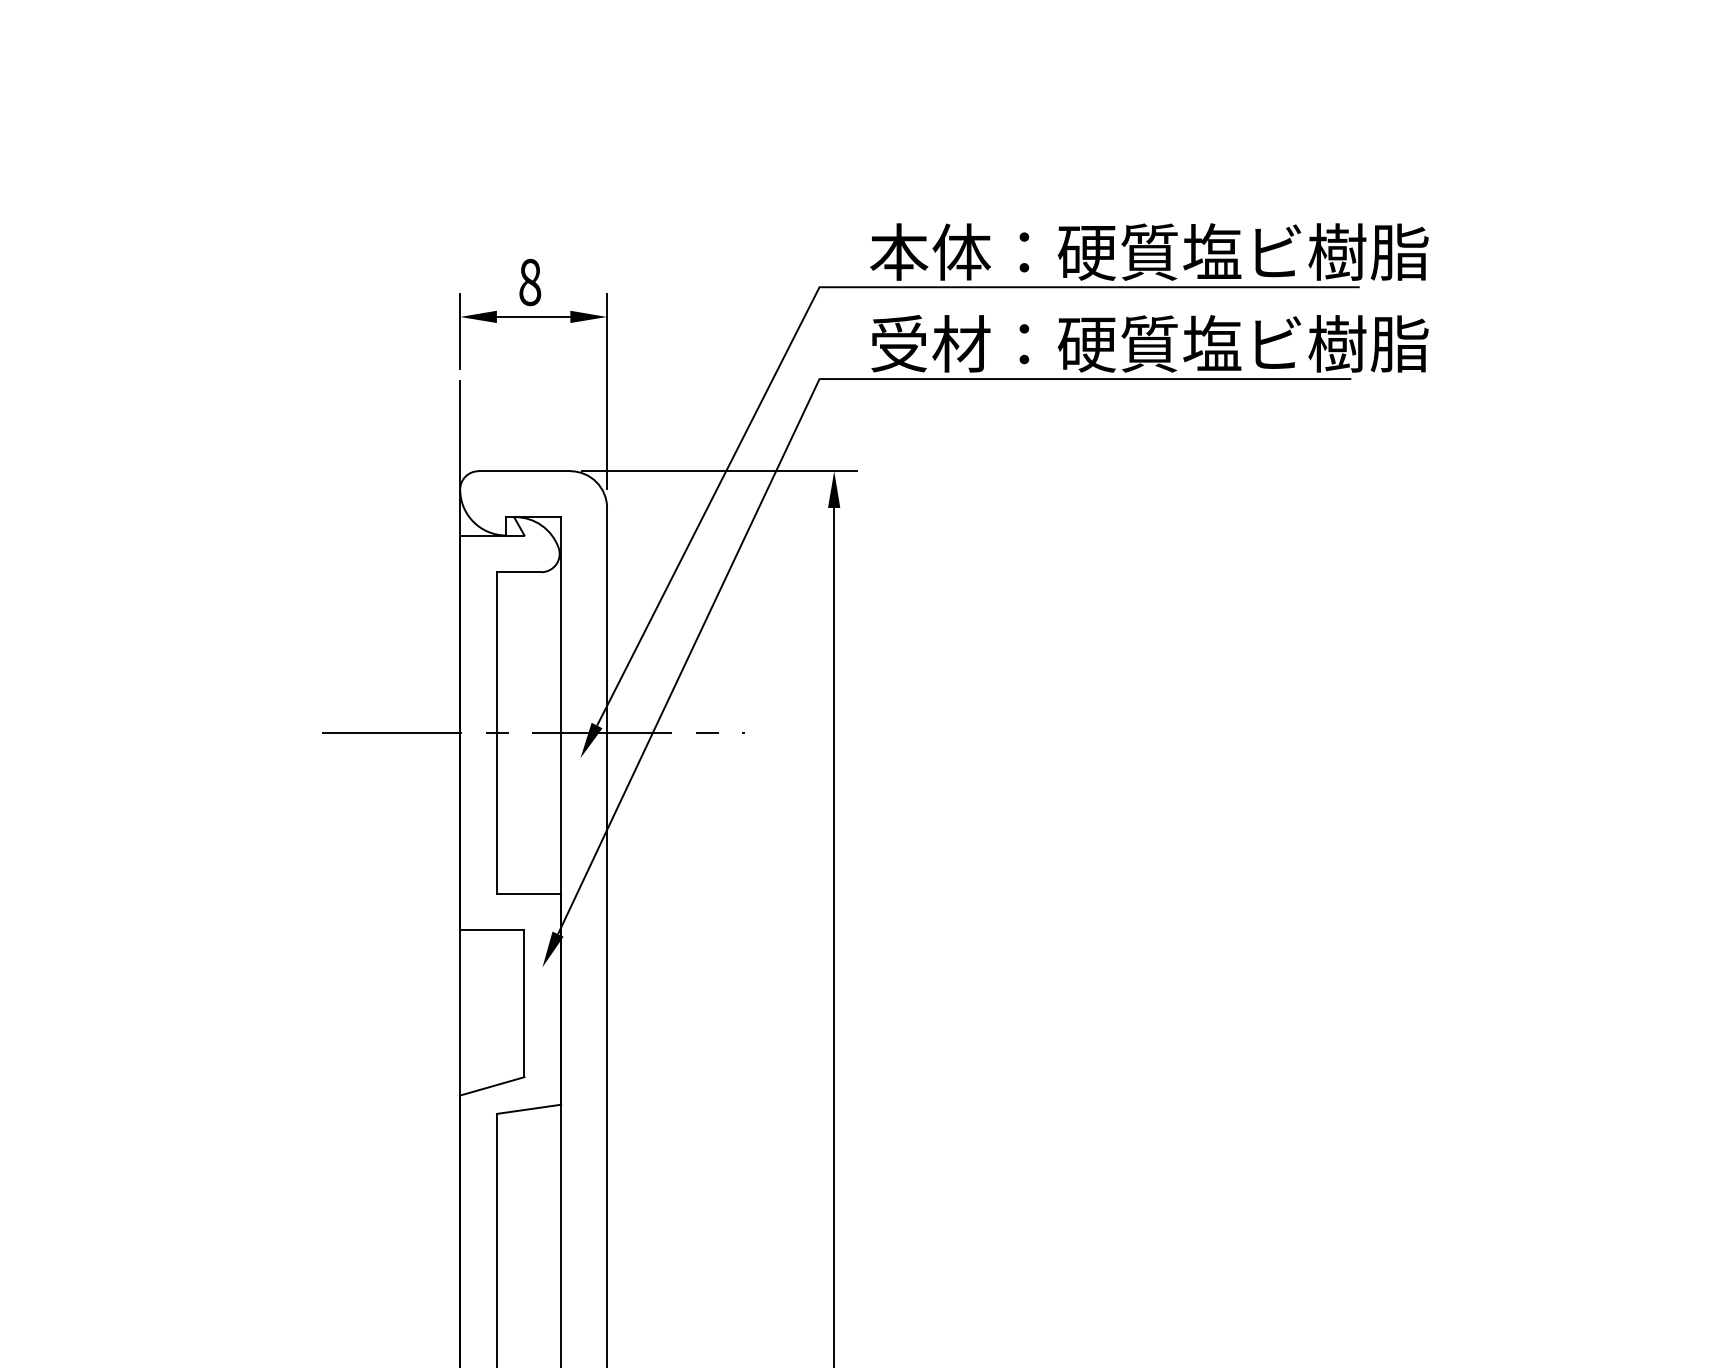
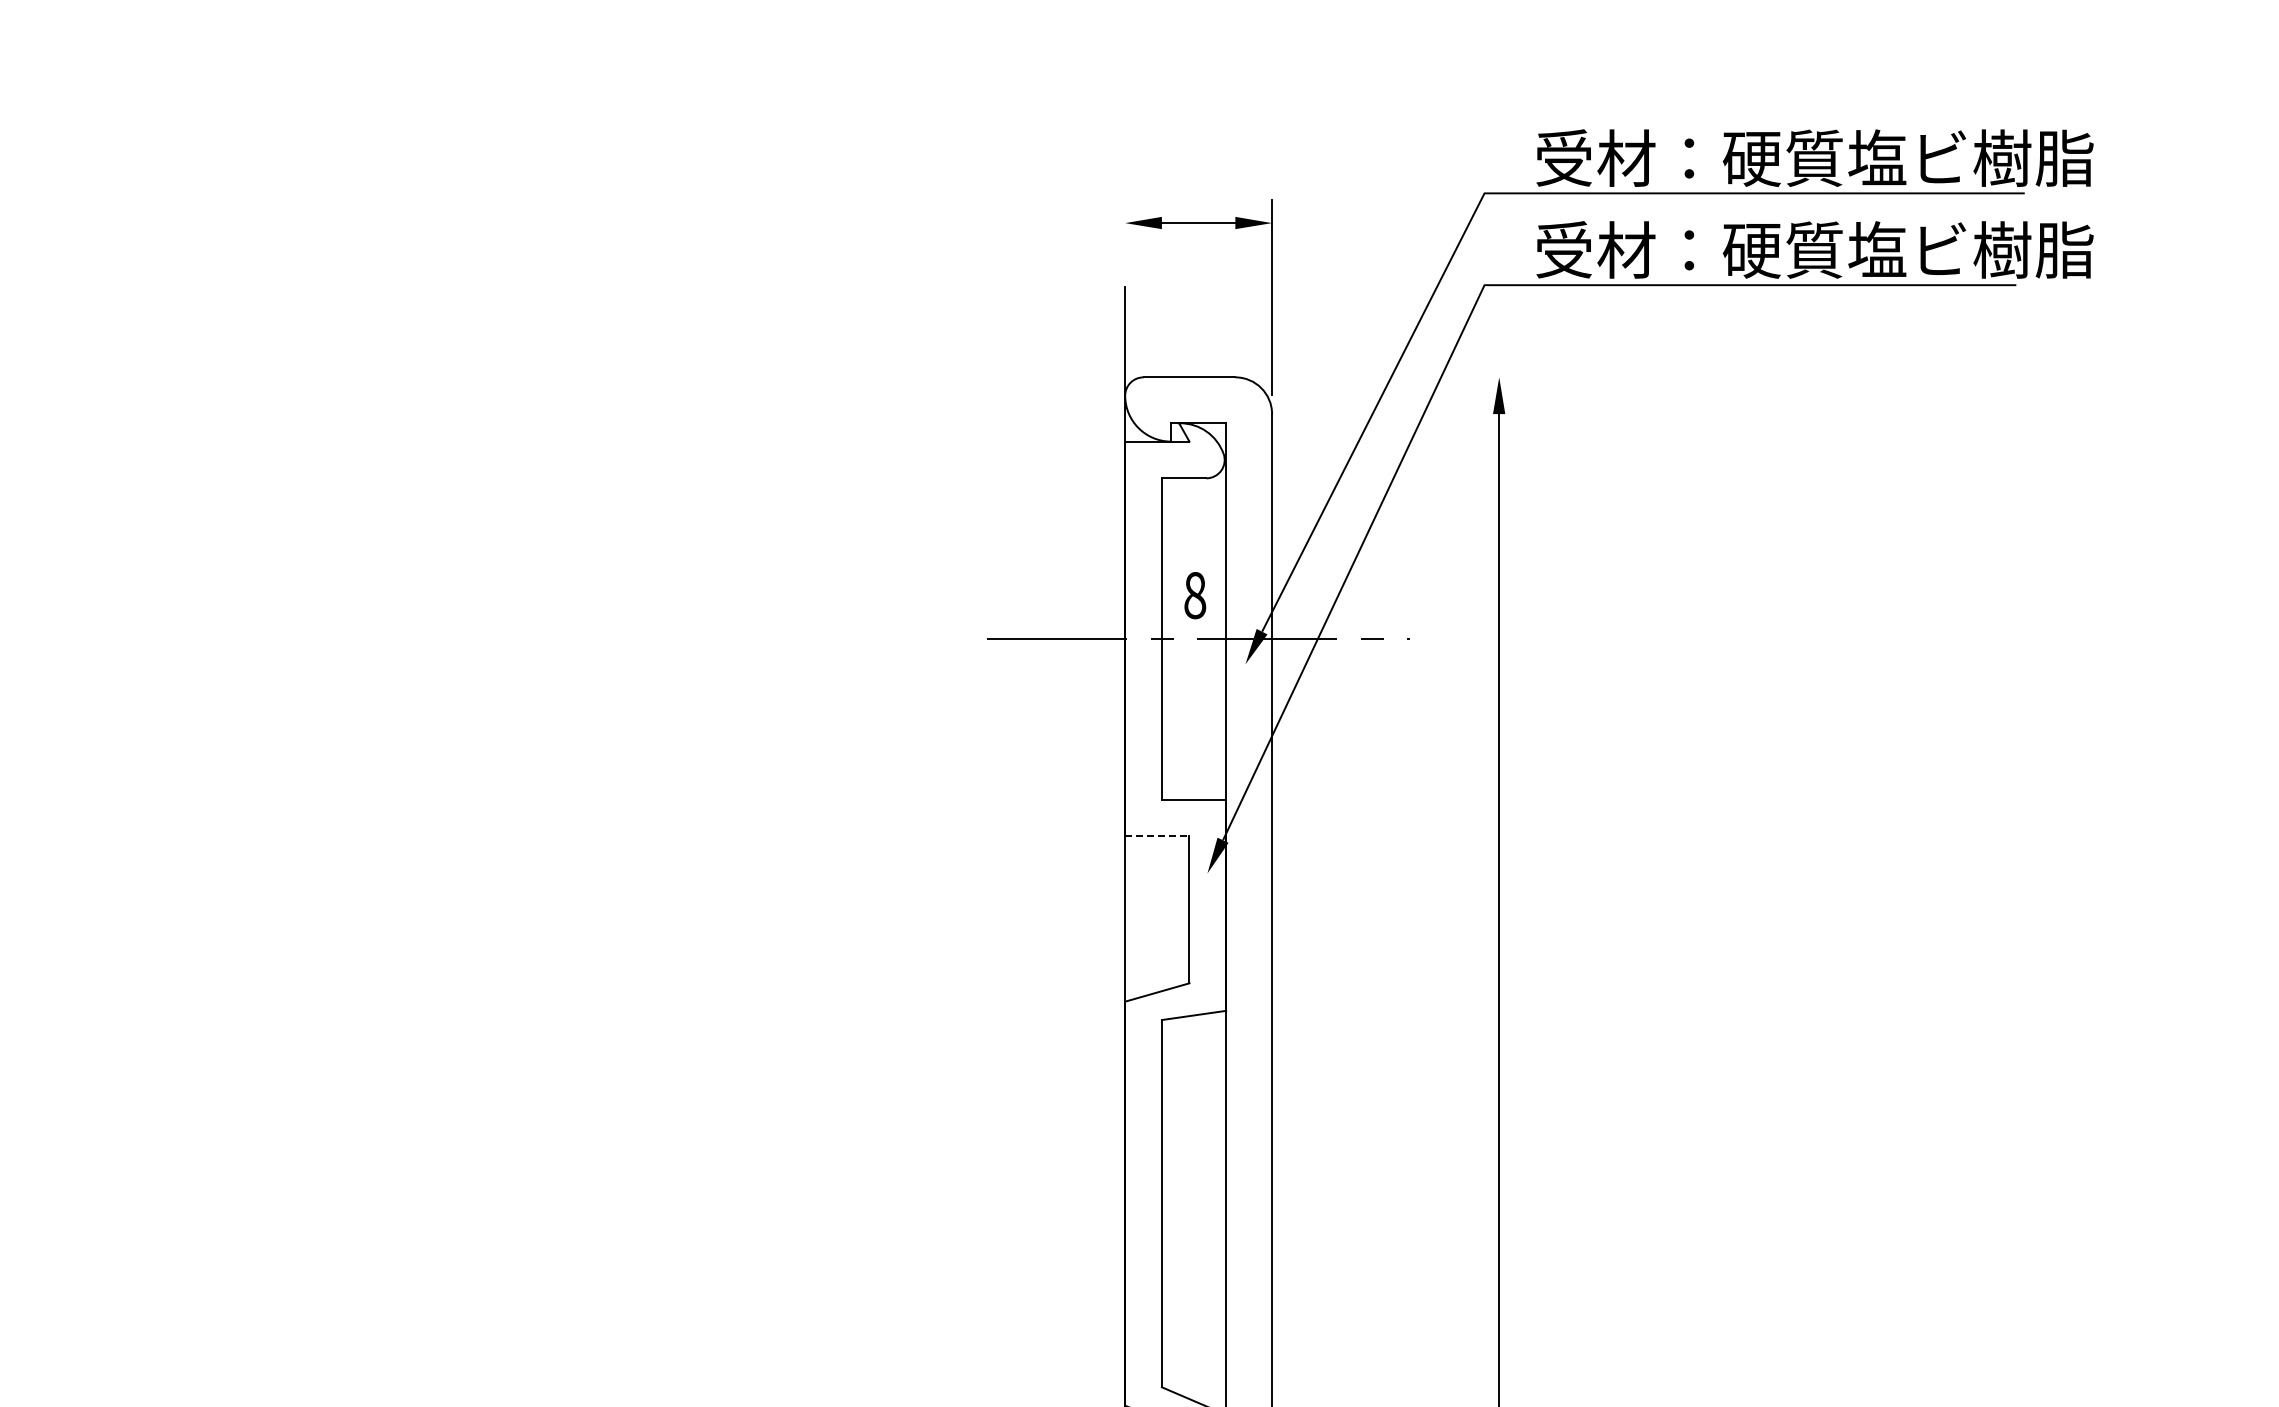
text: (930, 251) -> (1595, 157), 本体：硬質塩ビ樹脂 -> 受材：硬質塩ビ樹脂
text: (530, 282) -> (1195, 595), moved
line: (460, 331) -> (1125, 237), removed
line: (719, 471) -> (1384, 377), removed
line: (492, 930) -> (1157, 836), solid -> dashed

